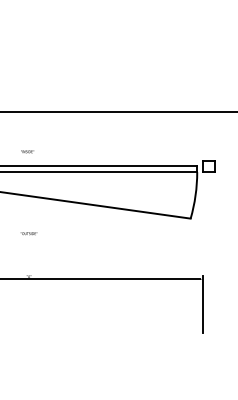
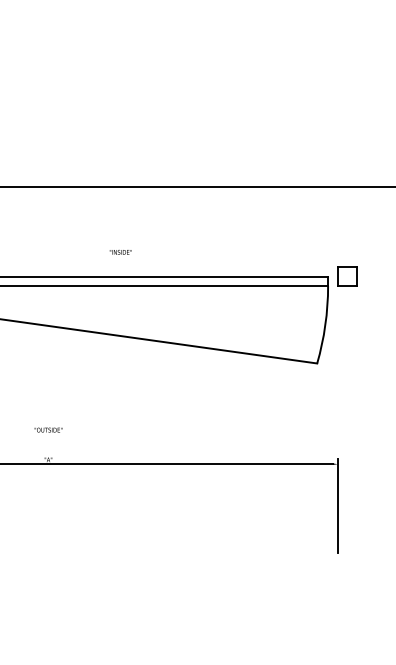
text: (27, 151) -> (120, 251), moved
text: (28, 233) -> (47, 429), moved

